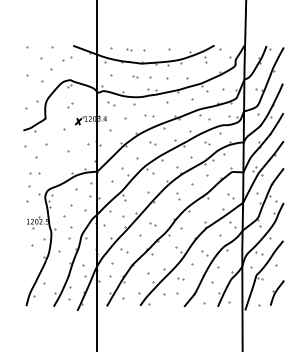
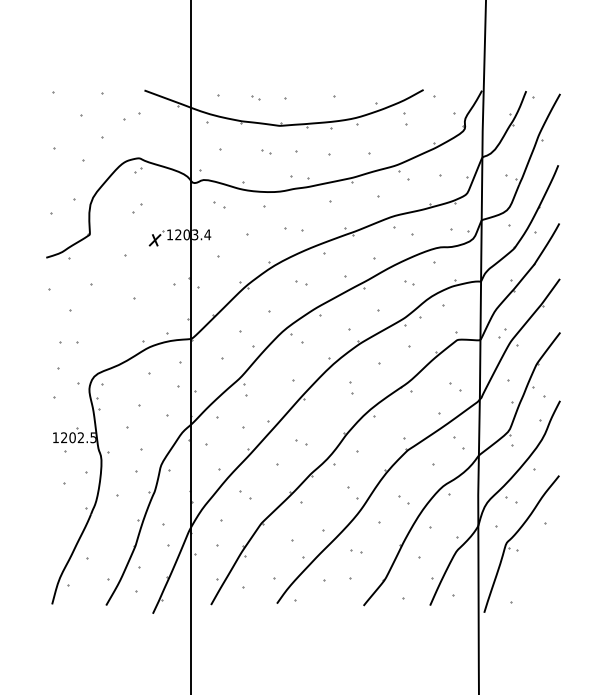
part: (276, 292) -> (545, 577), removed

